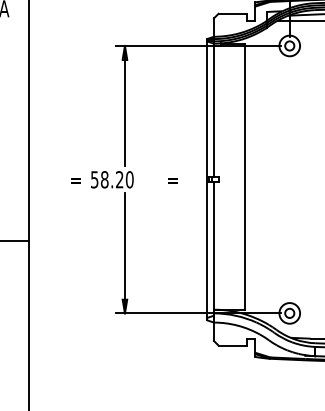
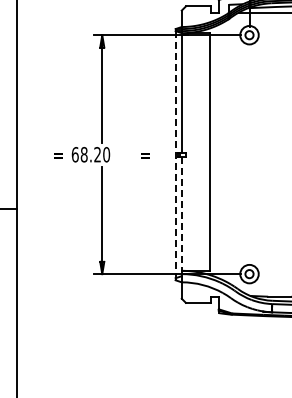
text: (93, 179) -> (74, 154), 58.20 -> 68.20
line: (206, 179) -> (175, 154), solid -> dashed
line: (213, 246) -> (181, 214), solid -> dashed

